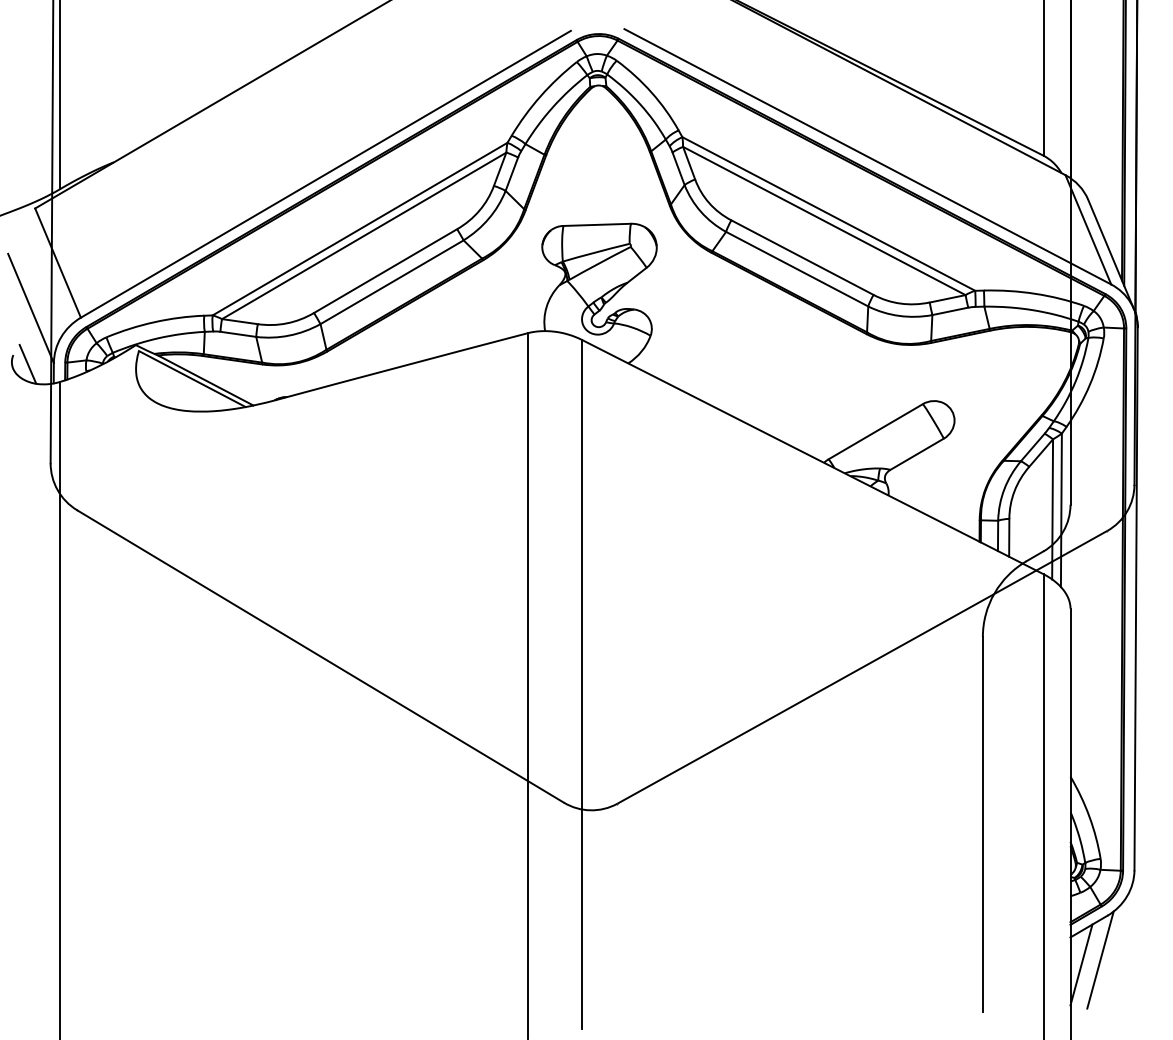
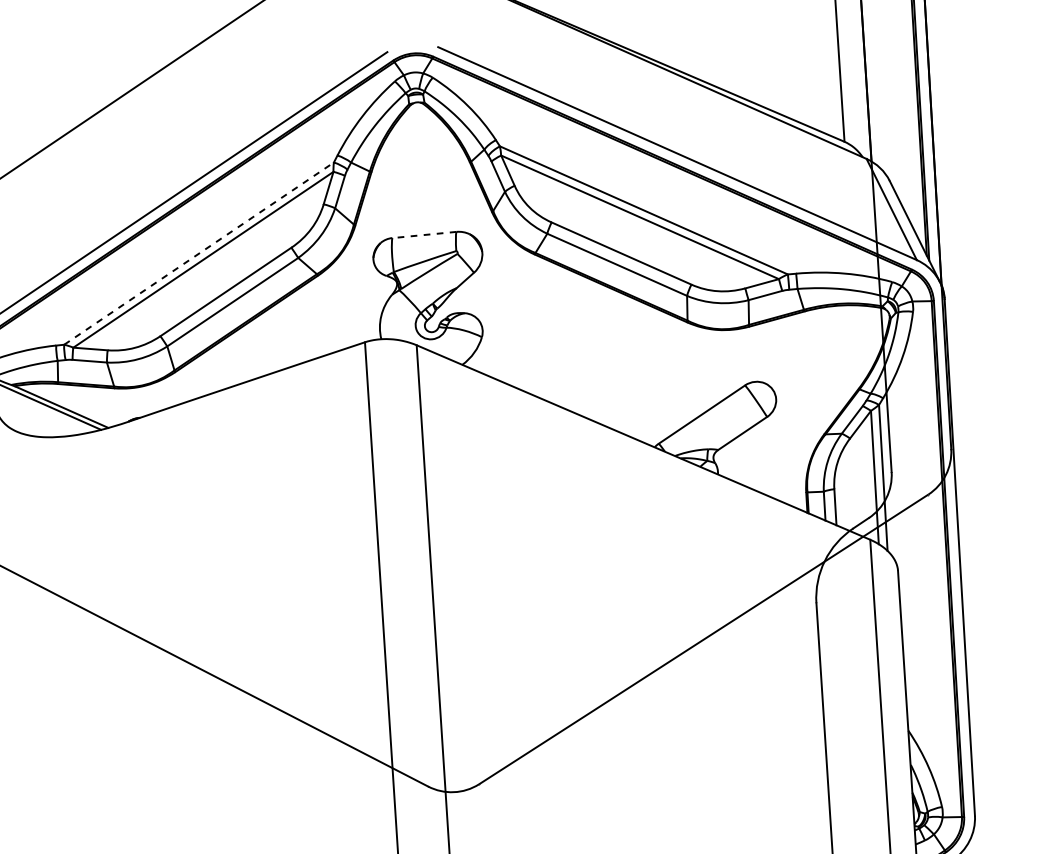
line: (597, 224) -> (424, 234), solid -> dashed
line: (360, 229) -> (199, 253), solid -> dashed

